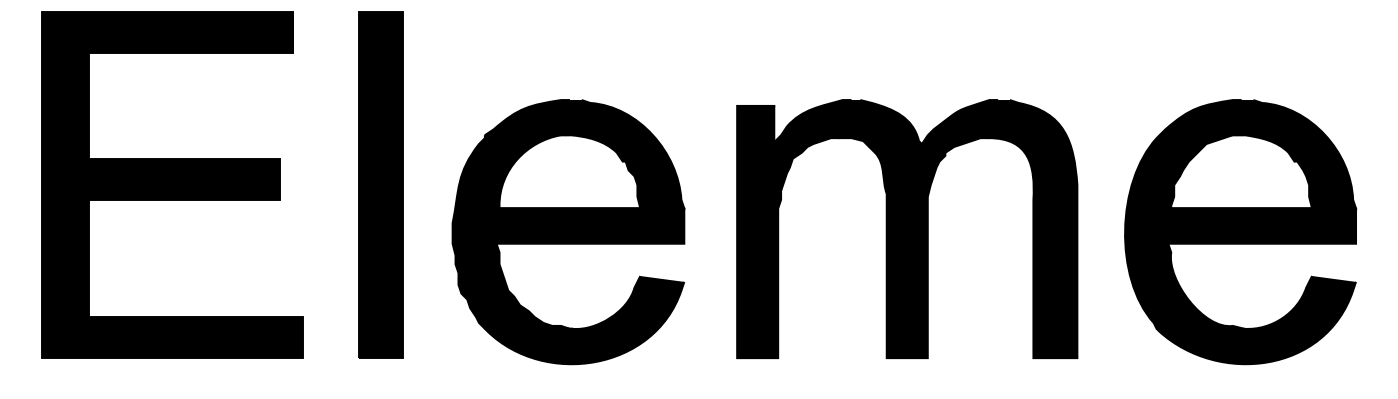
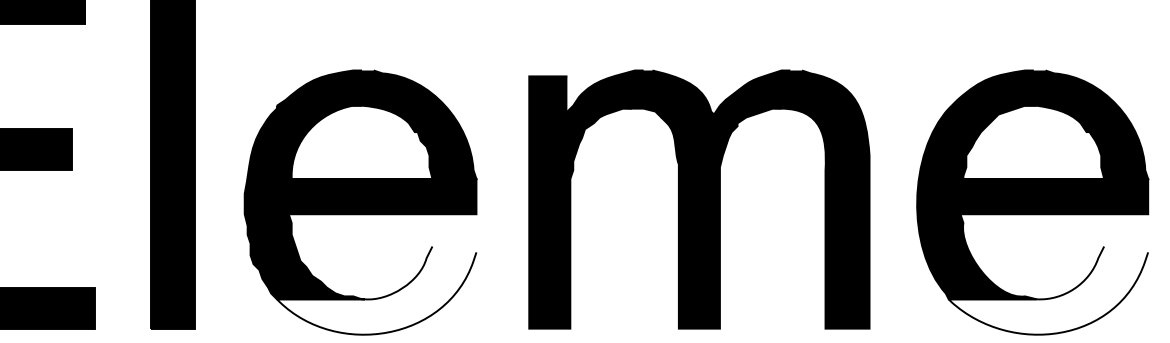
fill: (584, 320) -> (376, 290), removed
fill: (1256, 320) -> (1048, 290), removed

